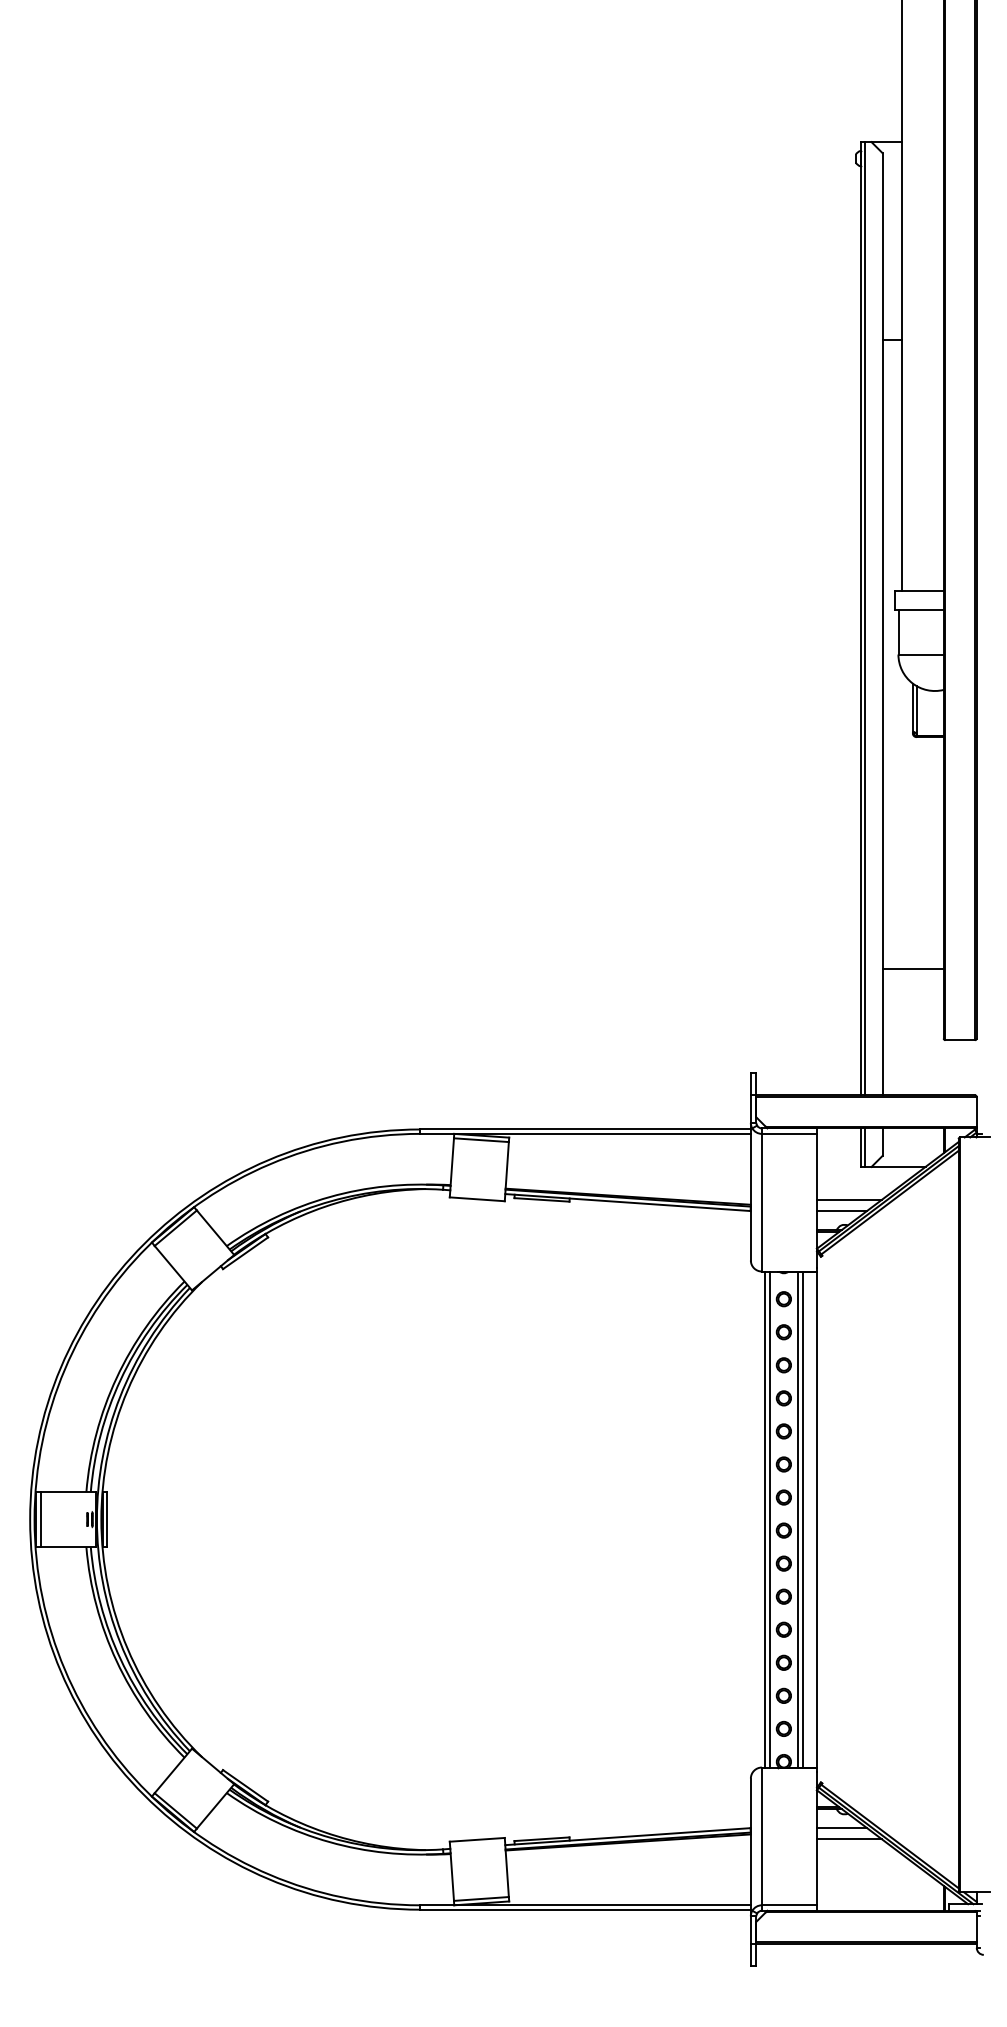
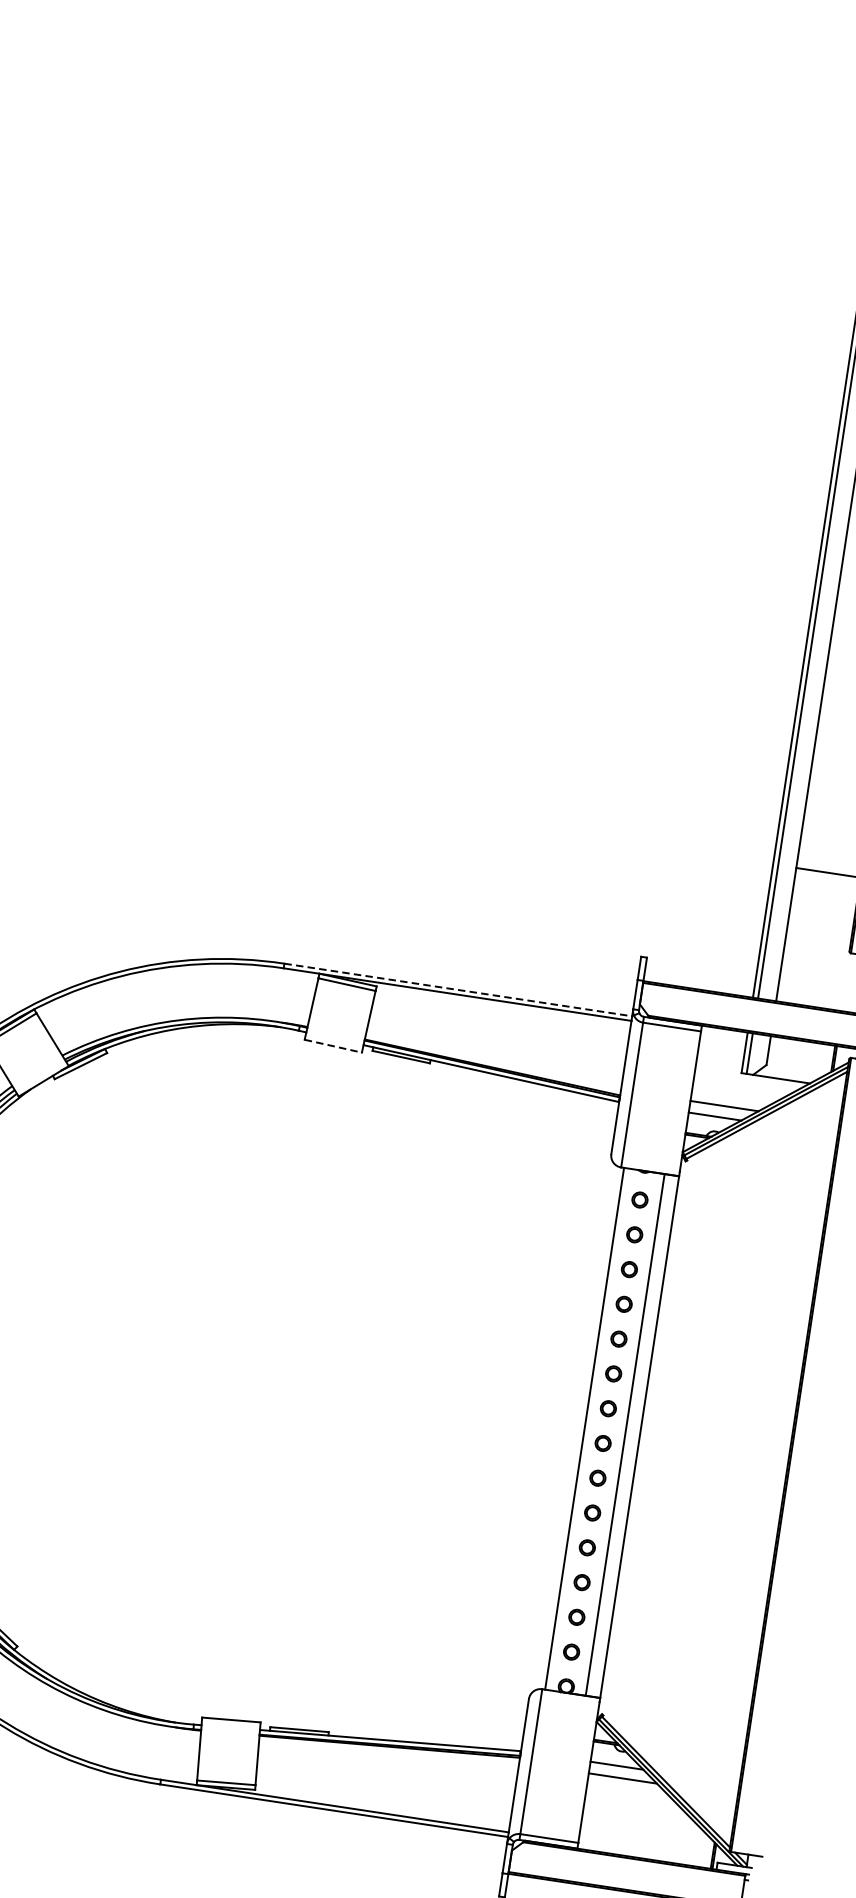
line: (586, 1129) -> (459, 990), solid -> dashed
line: (477, 1199) -> (333, 1046), solid -> dashed
line: (769, 1519) -> (589, 1429), removed
line: (798, 1519) -> (620, 1434), removed

